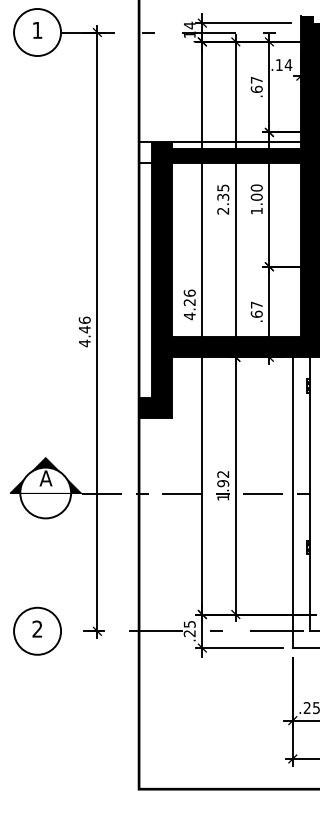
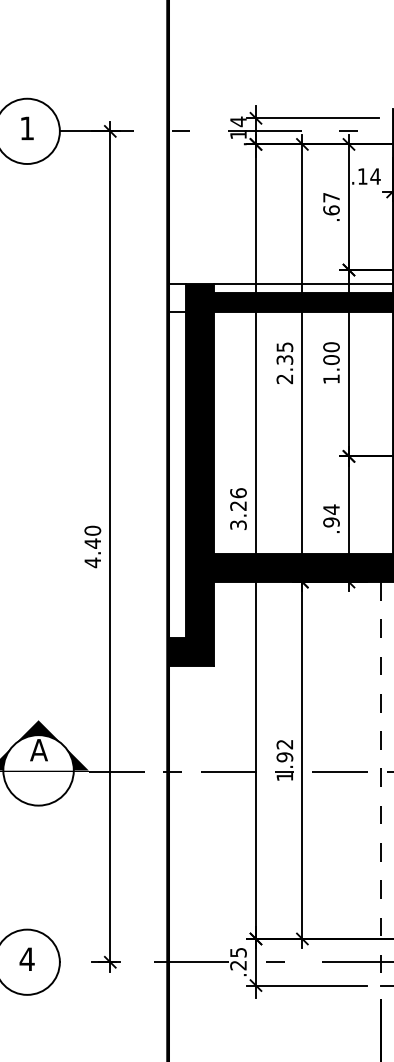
text: (256, 309) -> (331, 515), .67 -> .94
text: (189, 316) -> (238, 525), 4.26 -> 3.26
text: (84, 319) -> (92, 529), 4.46 -> 4.40
line: (292, 503) -> (381, 784), solid -> dashed
text: (37, 628) -> (27, 958), 2 -> 4

